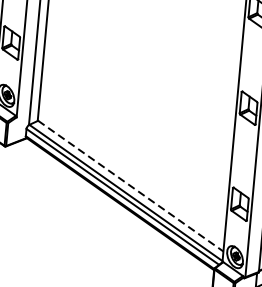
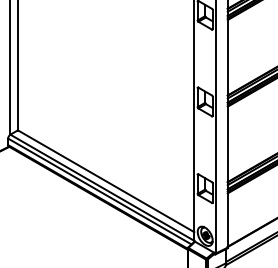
line: (131, 186) -> (106, 181), dashed -> solid

